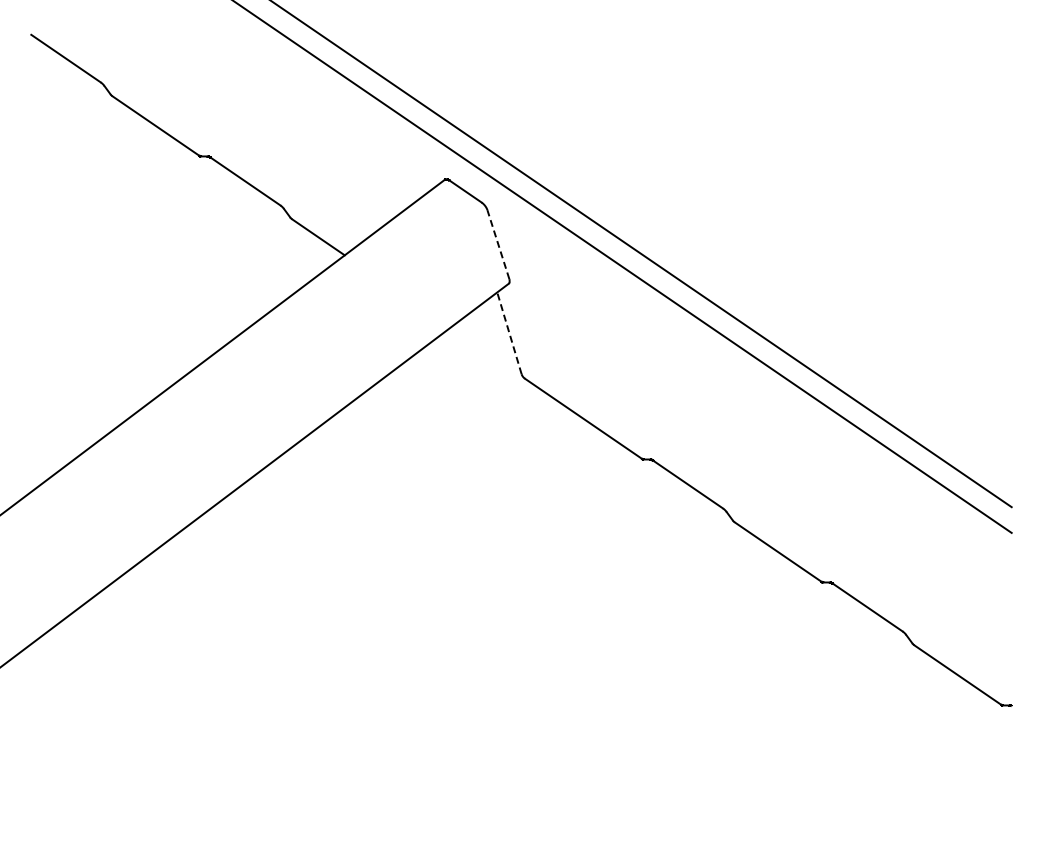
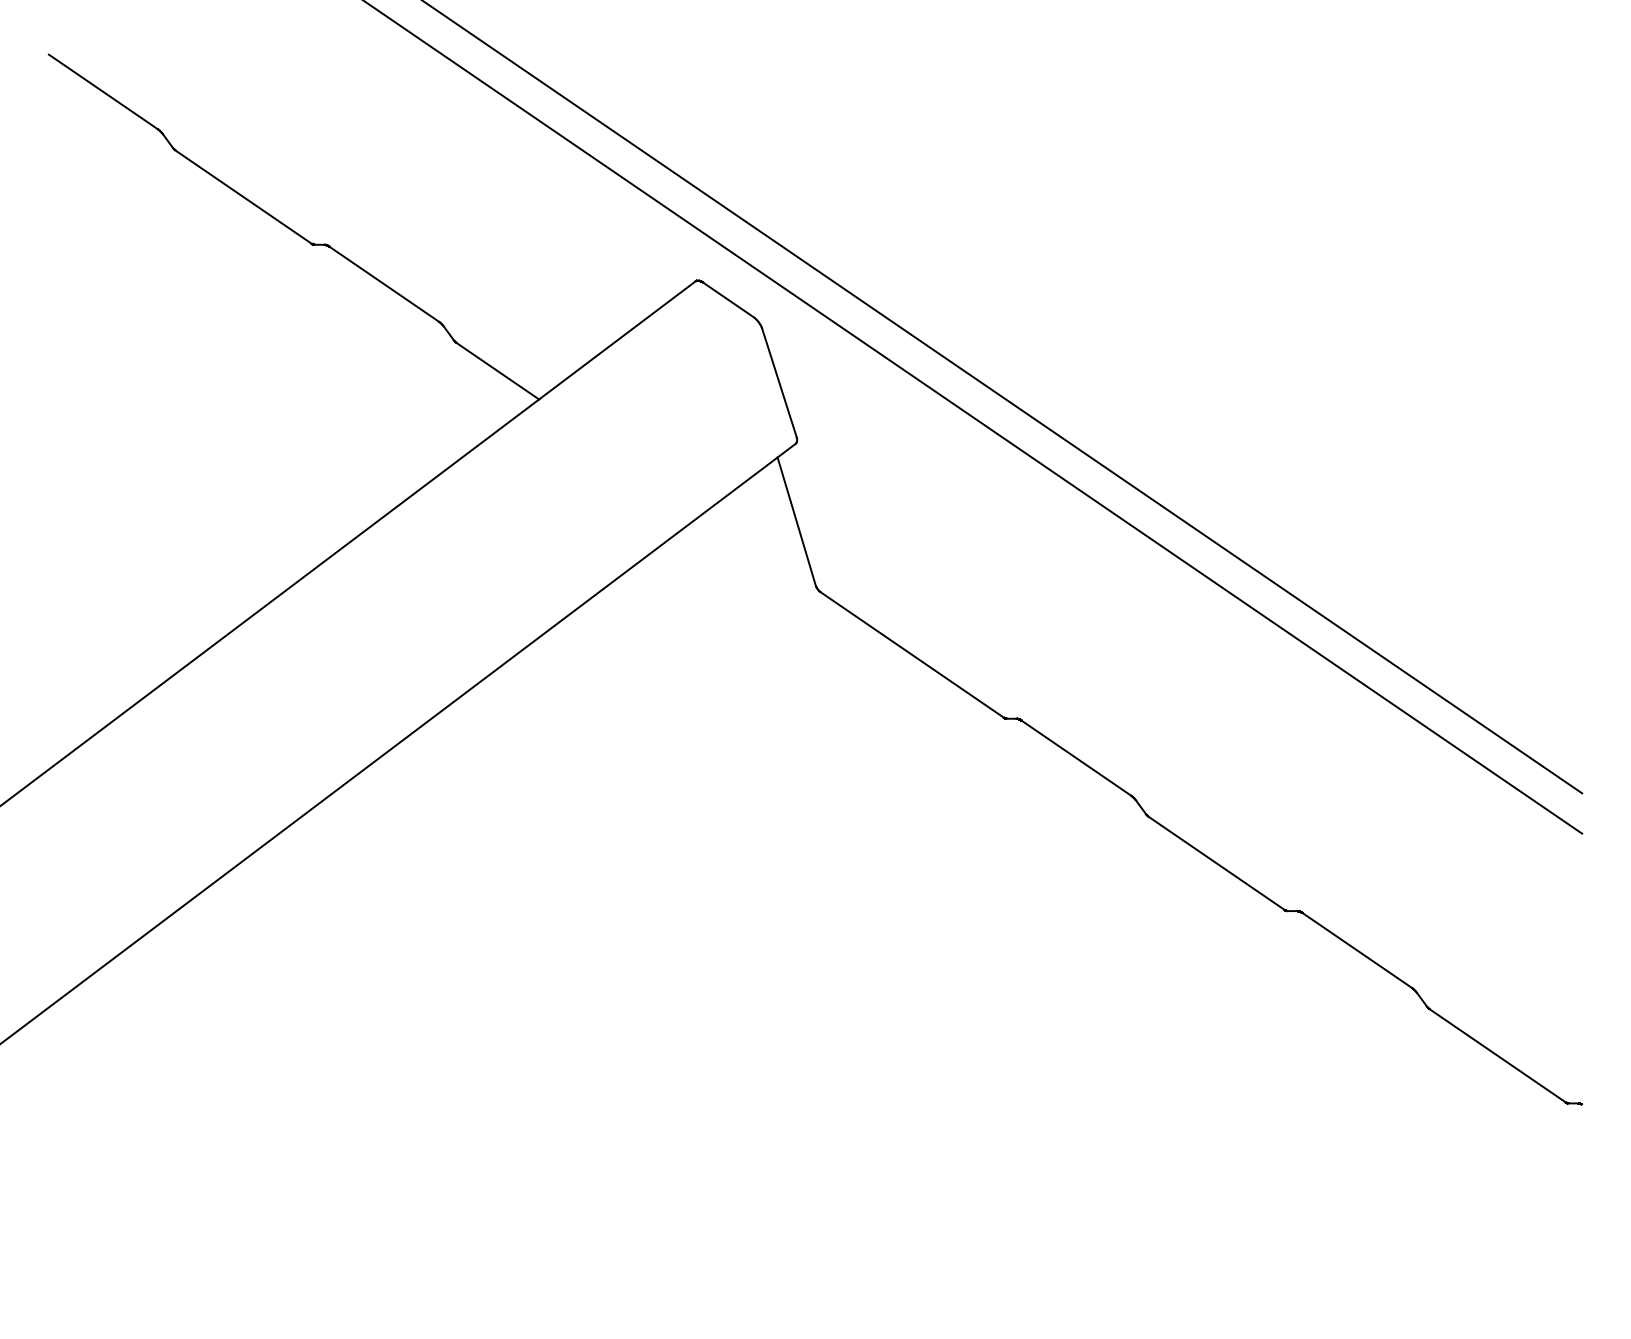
line: (498, 244) -> (779, 382), dashed -> solid
line: (509, 333) -> (796, 521), dashed -> solid

